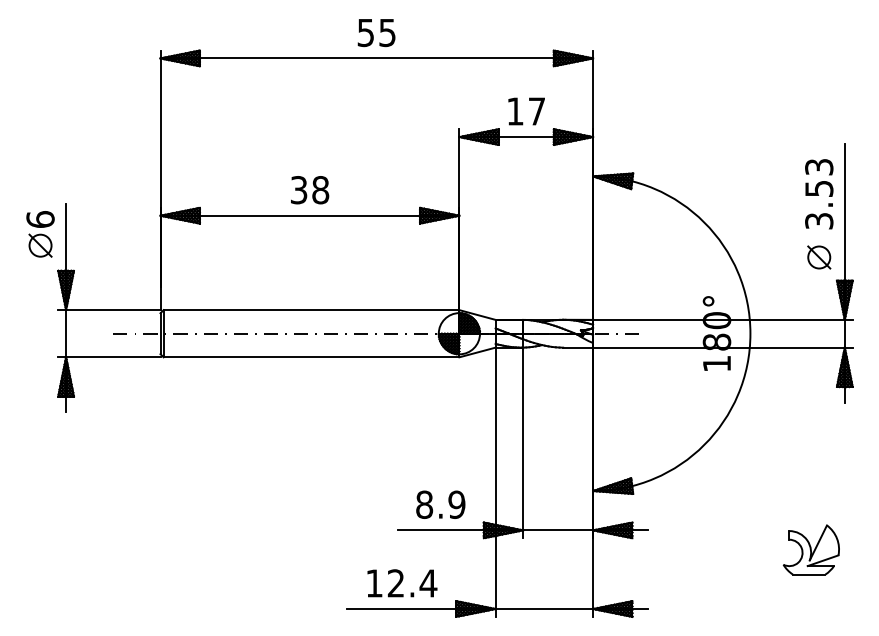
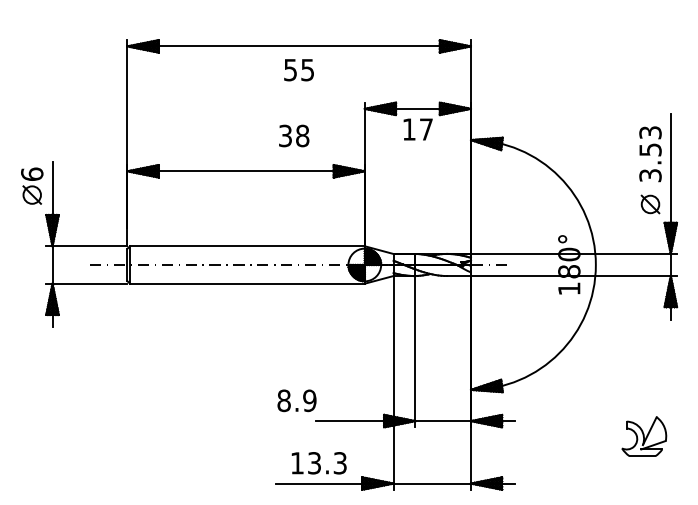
text: (375, 33) -> (298, 70), moved
text: (525, 111) -> (417, 129), moved
text: (310, 189) -> (294, 135), moved
text: (440, 504) -> (296, 400), moved
text: (412, 583) -> (327, 463), 12.4 -> 13.3

